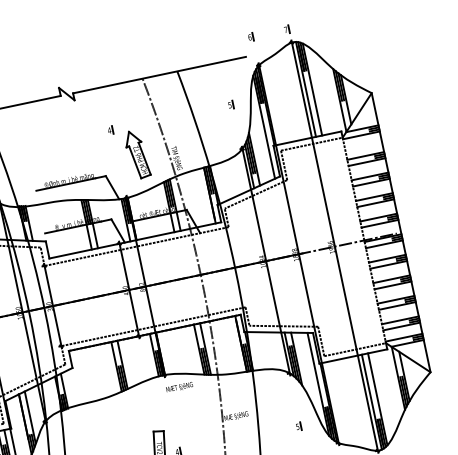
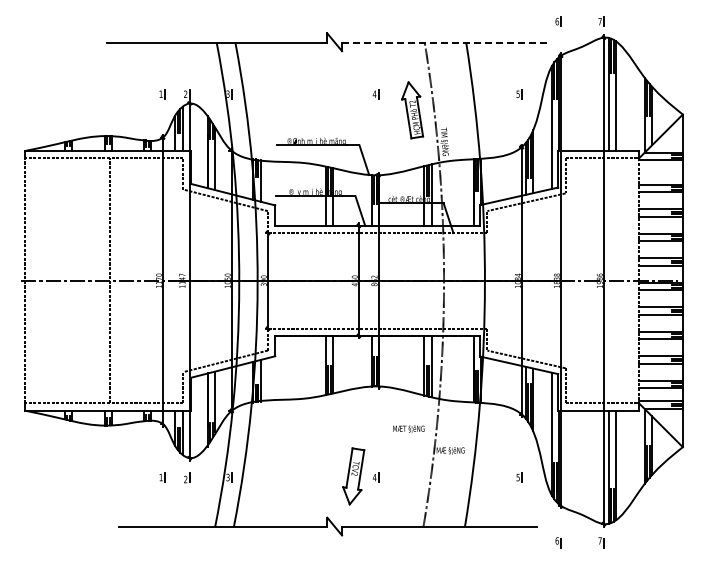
line: (159, 74) -> (445, 42), solid -> dashed
part: (137, 154) -> (412, 110), moved
text: (179, 386) -> (408, 428), moved

